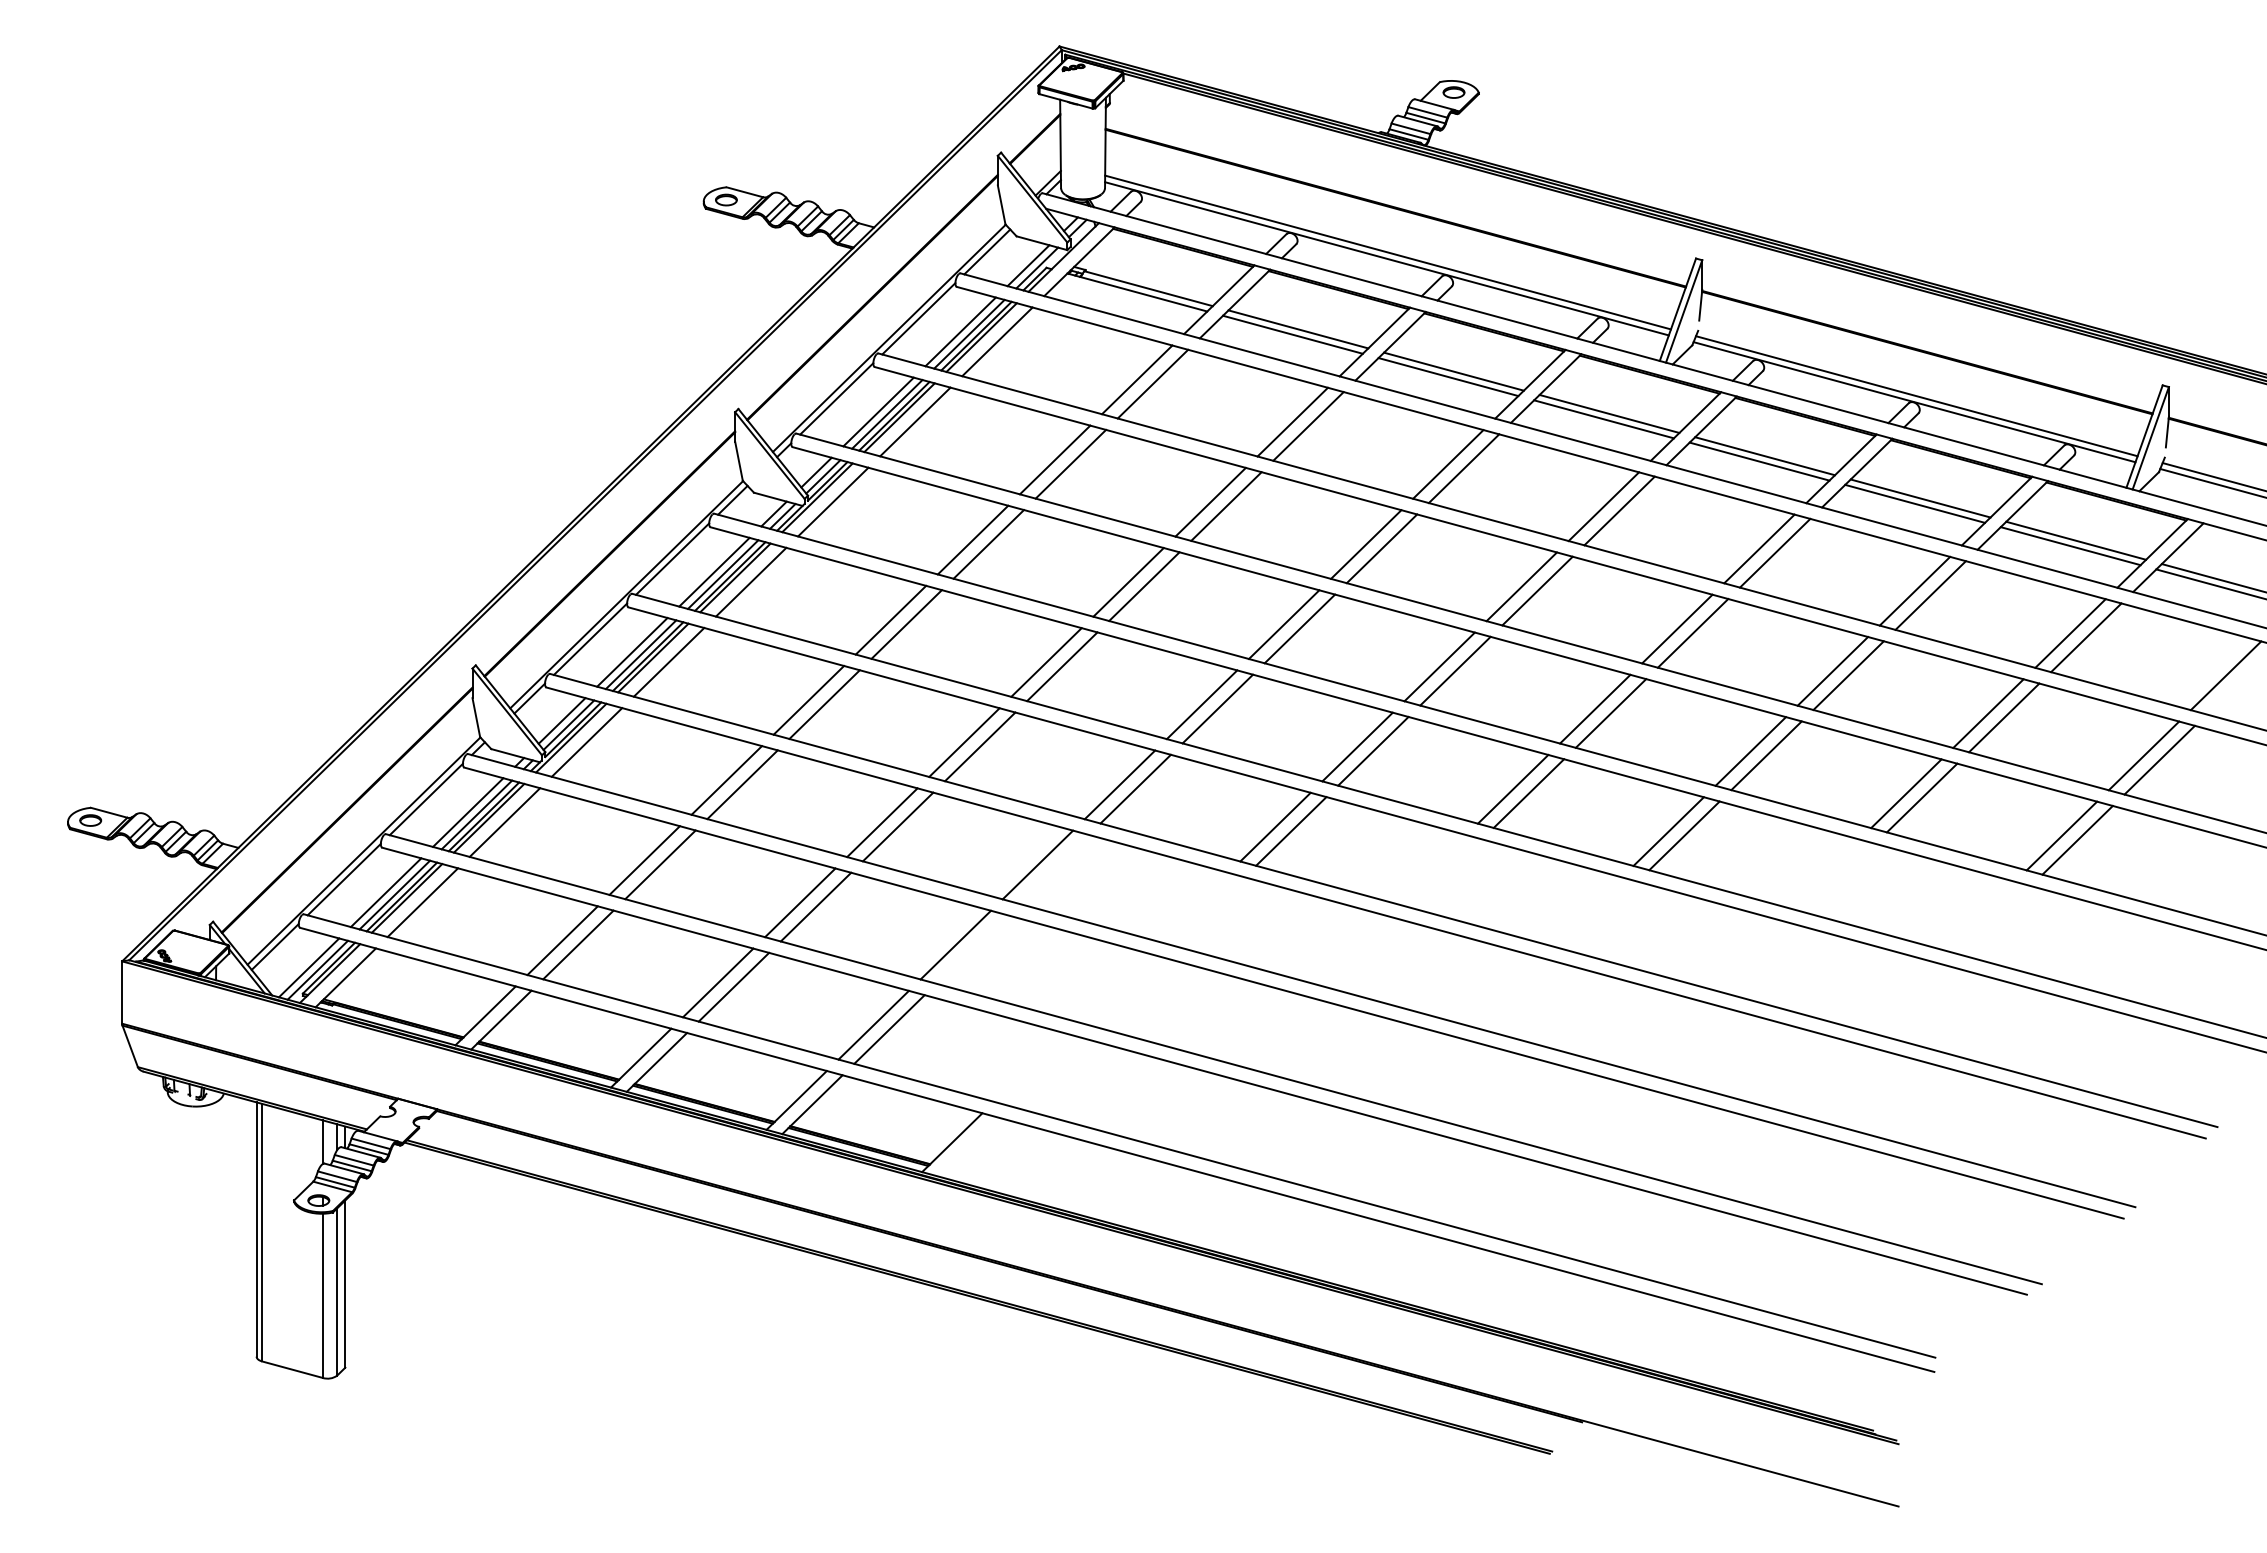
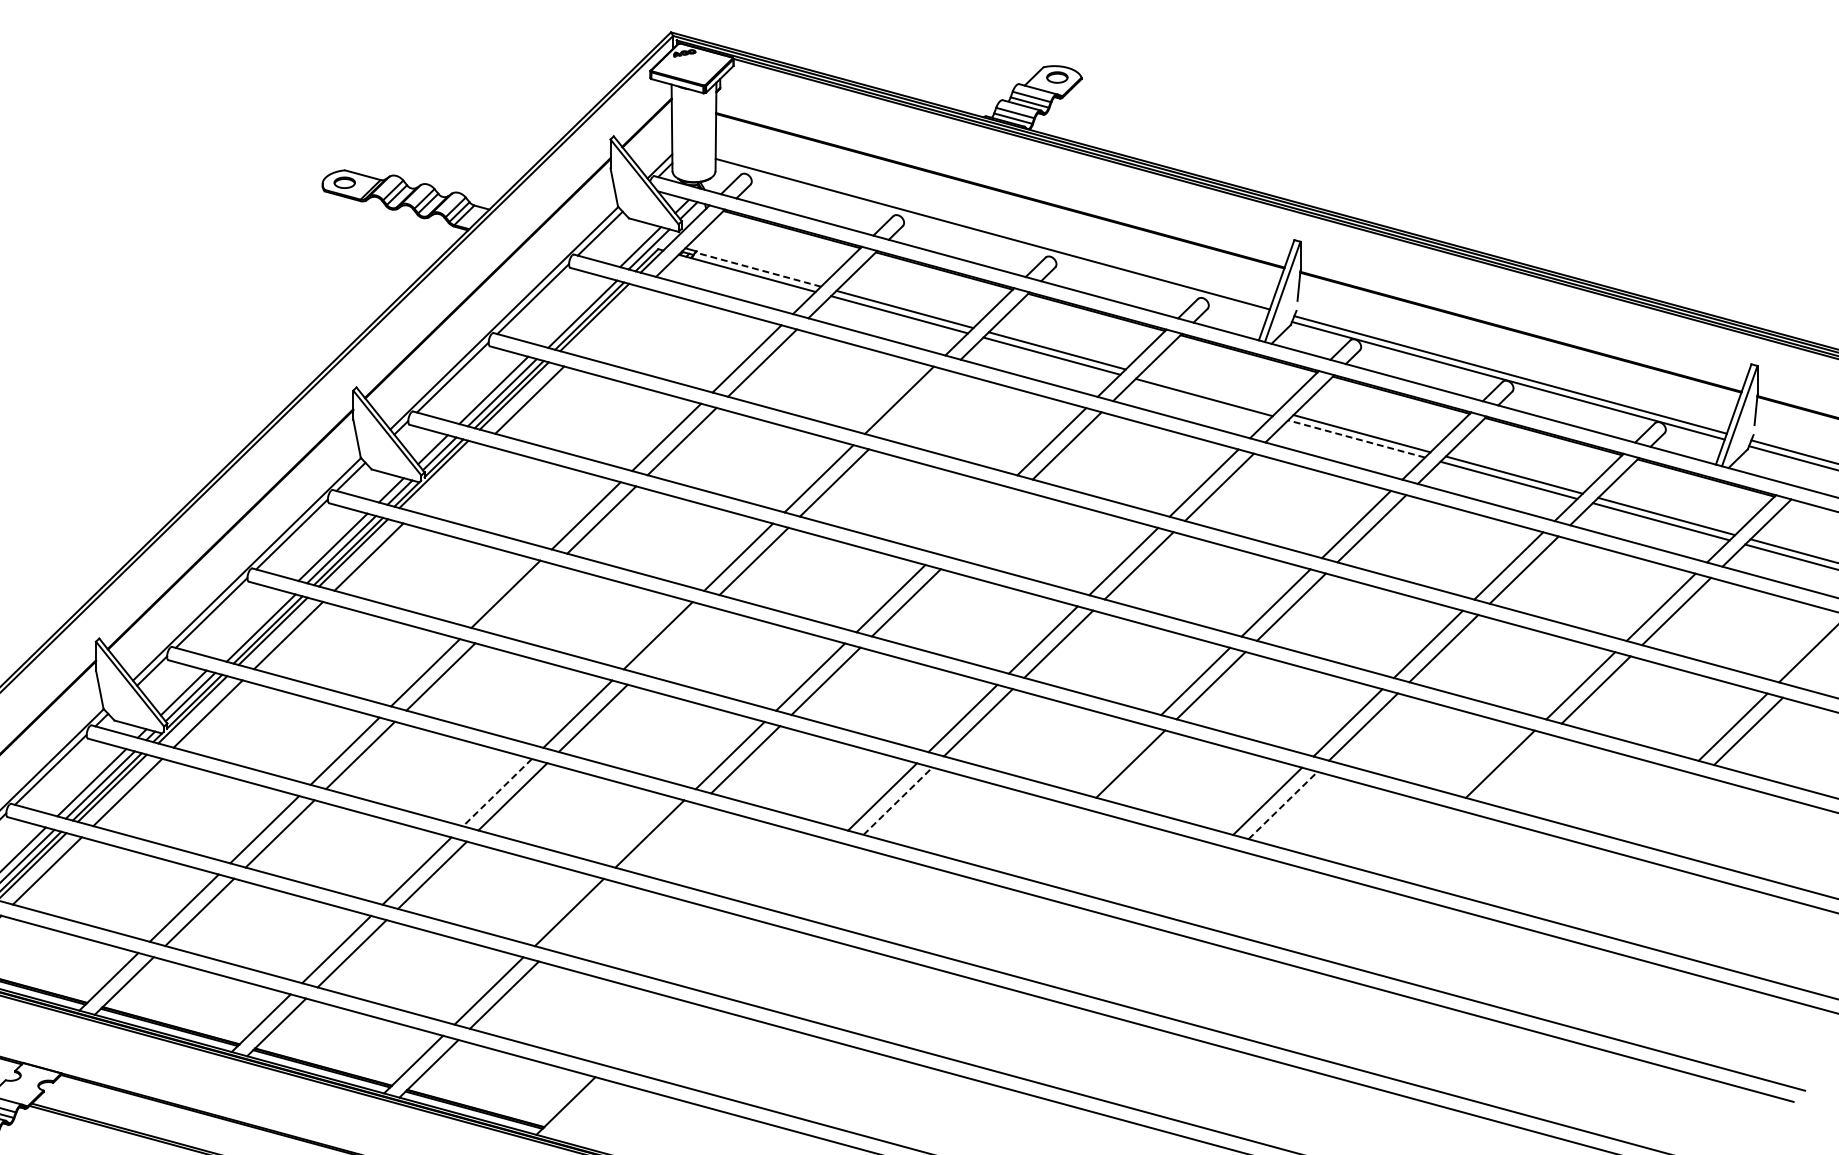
line: (1386, 258) -> (991, 240), removed
line: (1148, 288) -> (758, 269), solid -> dashed
line: (960, 331) -> (574, 311), removed
line: (997, 341) -> (610, 321), removed
line: (1609, 413) -> (1209, 391), removed
line: (1308, 426) -> (914, 404), removed
line: (1759, 461) -> (1356, 438), solid -> dashed
line: (833, 501) -> (449, 478), removed
line: (1366, 544) -> (971, 520), removed
line: (1381, 548) -> (986, 524), removed
line: (906, 624) -> (521, 598), removed
line: (632, 652) -> (252, 625), removed
line: (1062, 666) -> (673, 639), removed
line: (1512, 788) -> (1114, 759), removed
line: (1921, 797) -> (1515, 767), removed
line: (882, 823) -> (497, 793), solid -> dashed
line: (1291, 831) -> (898, 801), solid -> dashed
line: (1684, 835) -> (1283, 805), solid -> dashed
line: (2061, 835) -> (1652, 805), removed
line: (2077, 839) -> (1667, 809), removed

